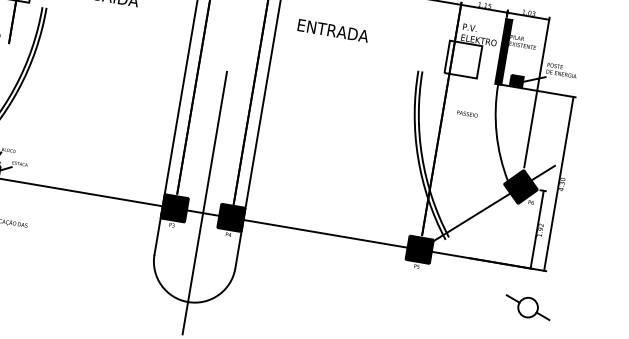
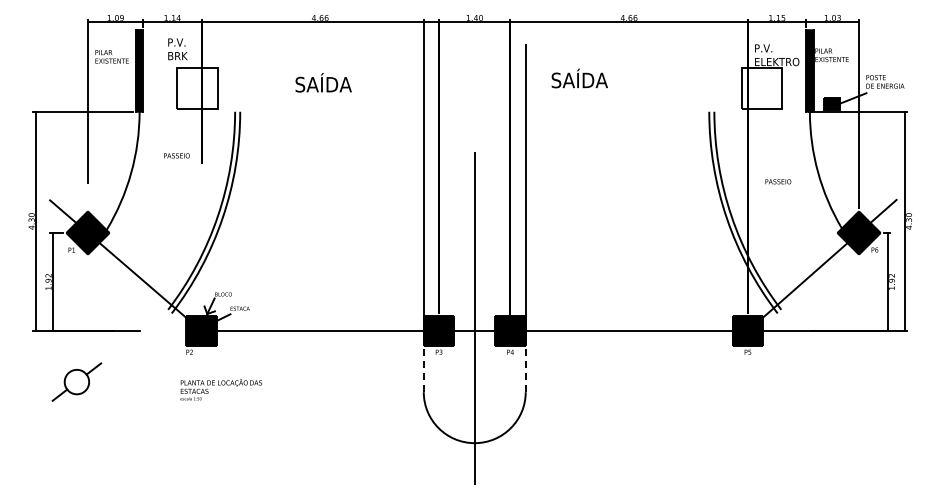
text: (333, 29) -> (596, 78), ENTRADA -> SAÍDA
text: (467, 113) -> (778, 181), moved
line: (157, 234) -> (423, 366), solid -> dashed
line: (238, 248) -> (525, 366), solid -> dashed
part: (527, 307) -> (892, 379), removed

